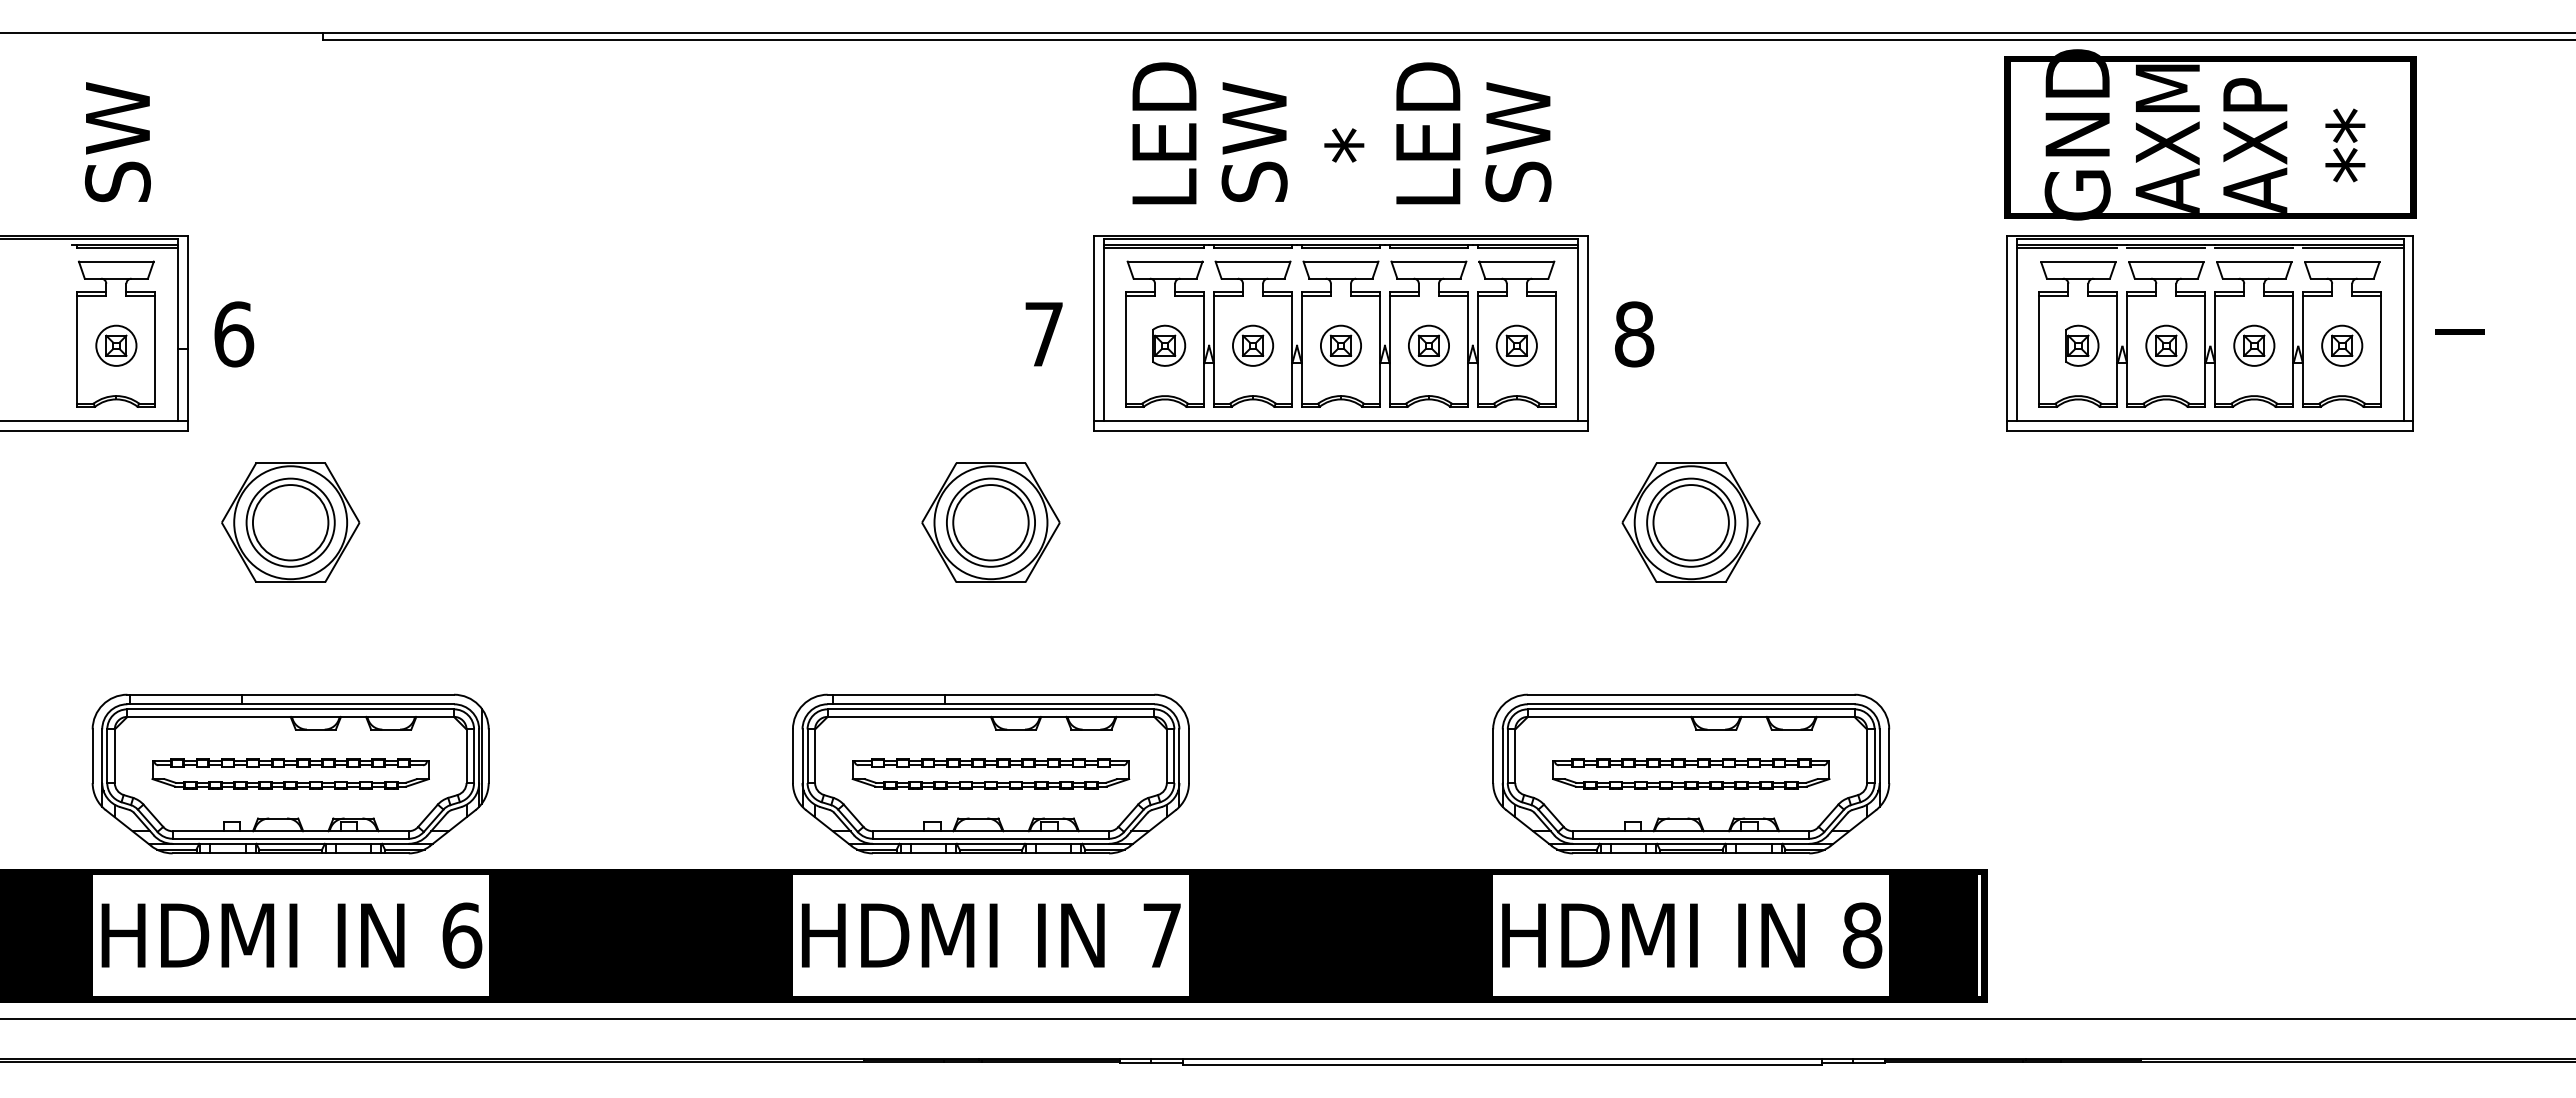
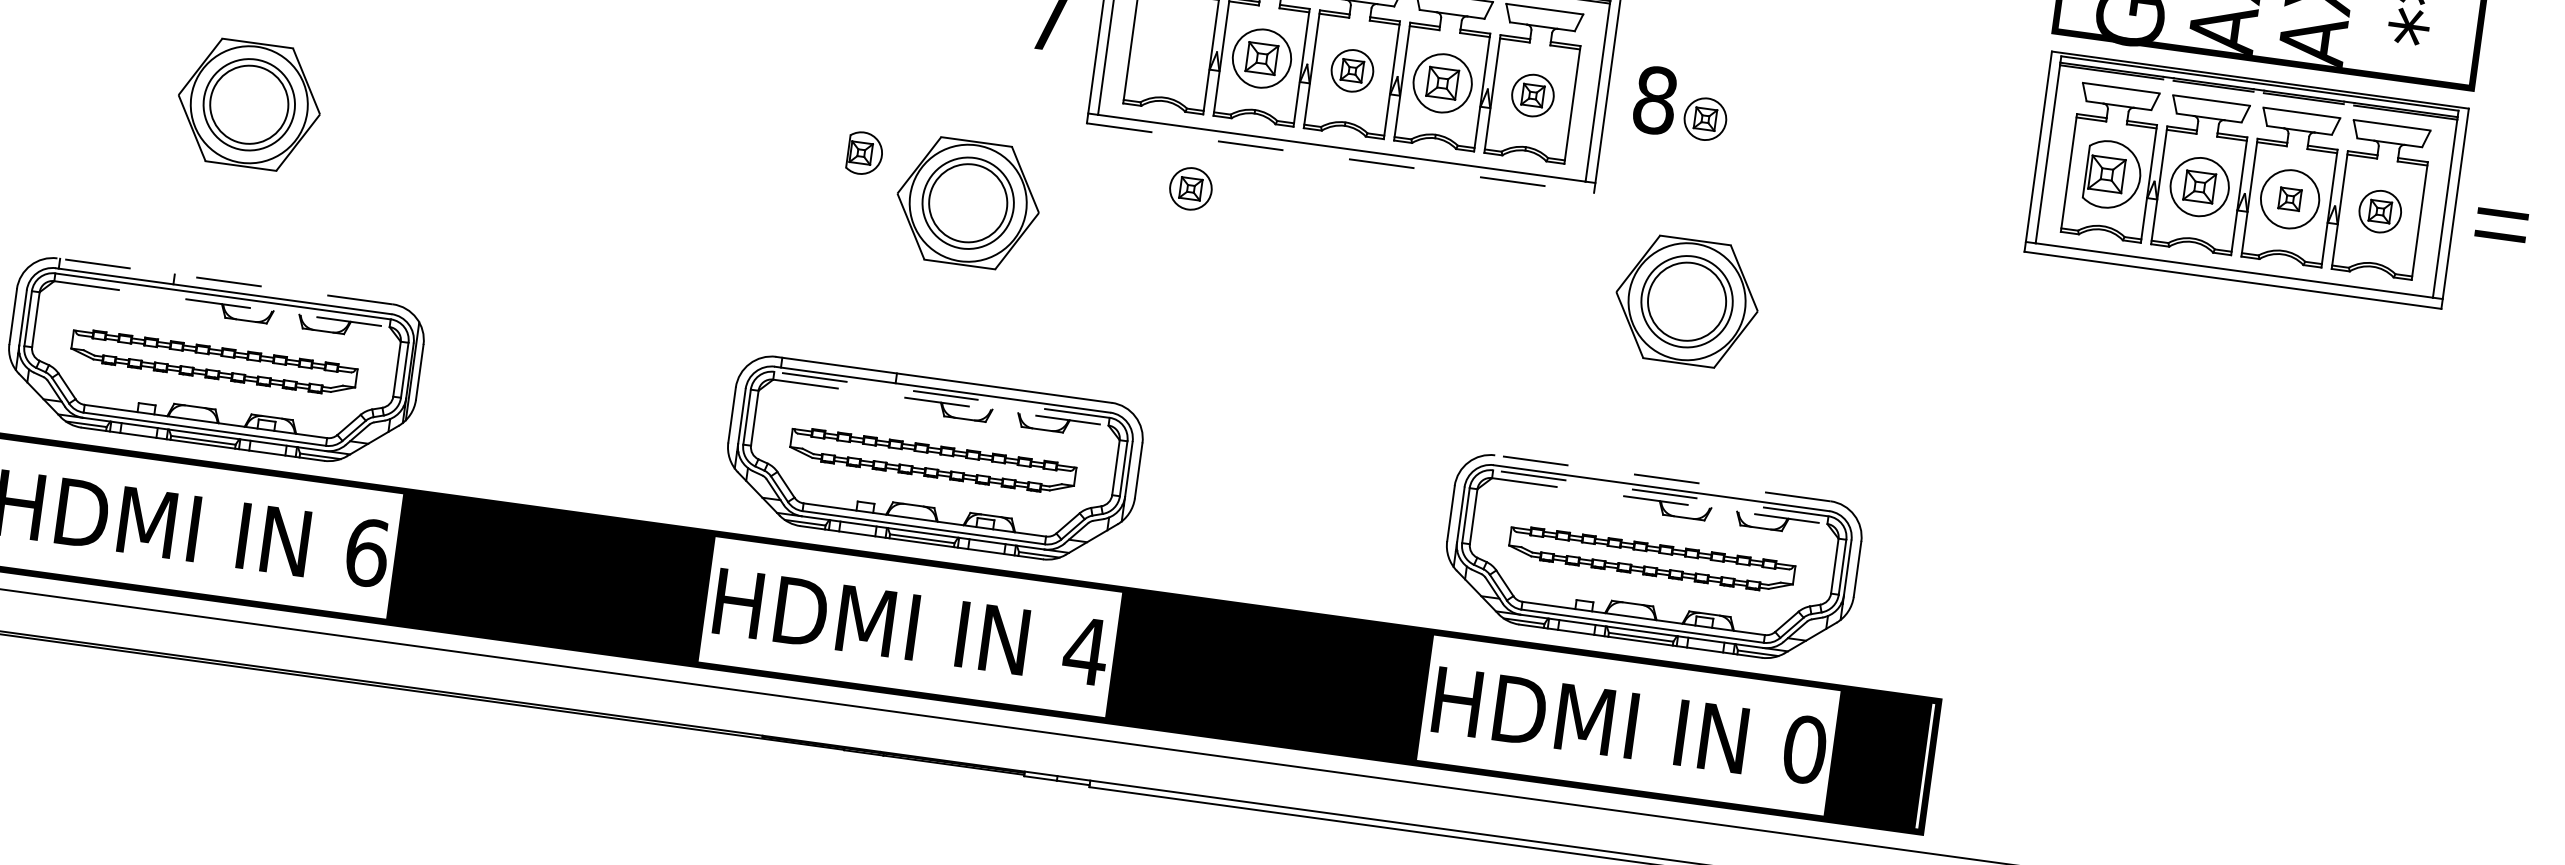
part: (1169, 345) -> (865, 153), moved
part: (1253, 345) -> (1262, 58), size x1.4
part: (1428, 345) -> (1442, 82), size x1.4
part: (1684, 345) -> (1705, 118), added
part: (2082, 345) -> (2113, 174), size x1.6
part: (2166, 345) -> (2199, 186), size x1.4
circle: (2254, 345) -> (2290, 199), size x1.4
line: (2459, 353) -> (2499, 236), added
line: (1341, 430) -> (1341, 157), solid -> dashed
part: (1201, 479) -> (1190, 188), added
line: (290, 694) -> (224, 281), solid -> dashed
line: (1690, 694) -> (1662, 477), solid -> dashed
line: (990, 709) -> (941, 394), solid -> dashed
line: (1690, 709) -> (1660, 493), solid -> dashed
line: (291, 716) -> (222, 303), solid -> dashed
line: (991, 716) -> (941, 402), solid -> dashed
line: (1691, 716) -> (1660, 500), solid -> dashed
text: (1161, 935) -> (1085, 650), 7 -> 4
text: (1862, 935) -> (1804, 749), 8 -> 0

